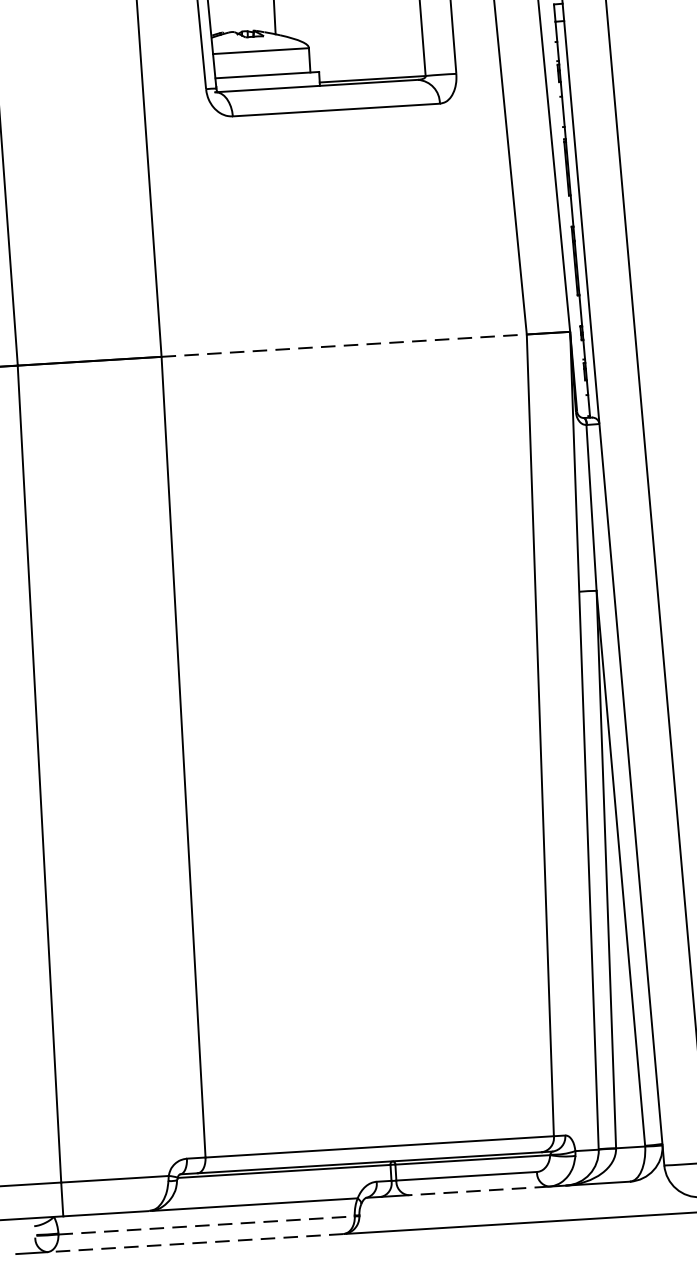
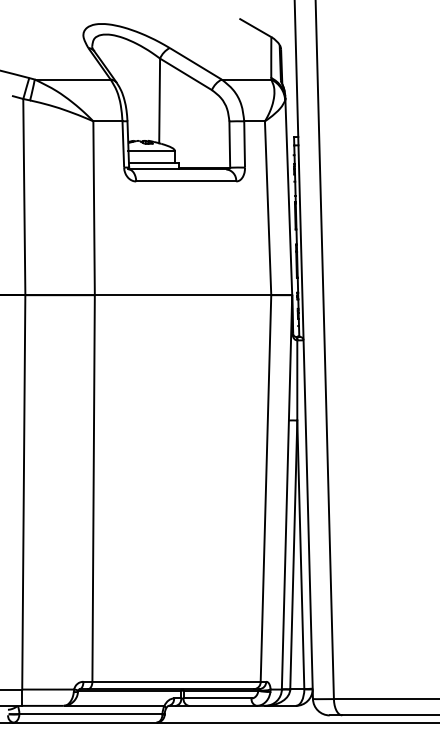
line: (345, 346) -> (183, 295), dashed -> solid
line: (477, 1190) -> (222, 705), dashed -> solid
line: (205, 1225) -> (90, 714), dashed -> solid
line: (196, 1242) -> (85, 722), dashed -> solid

